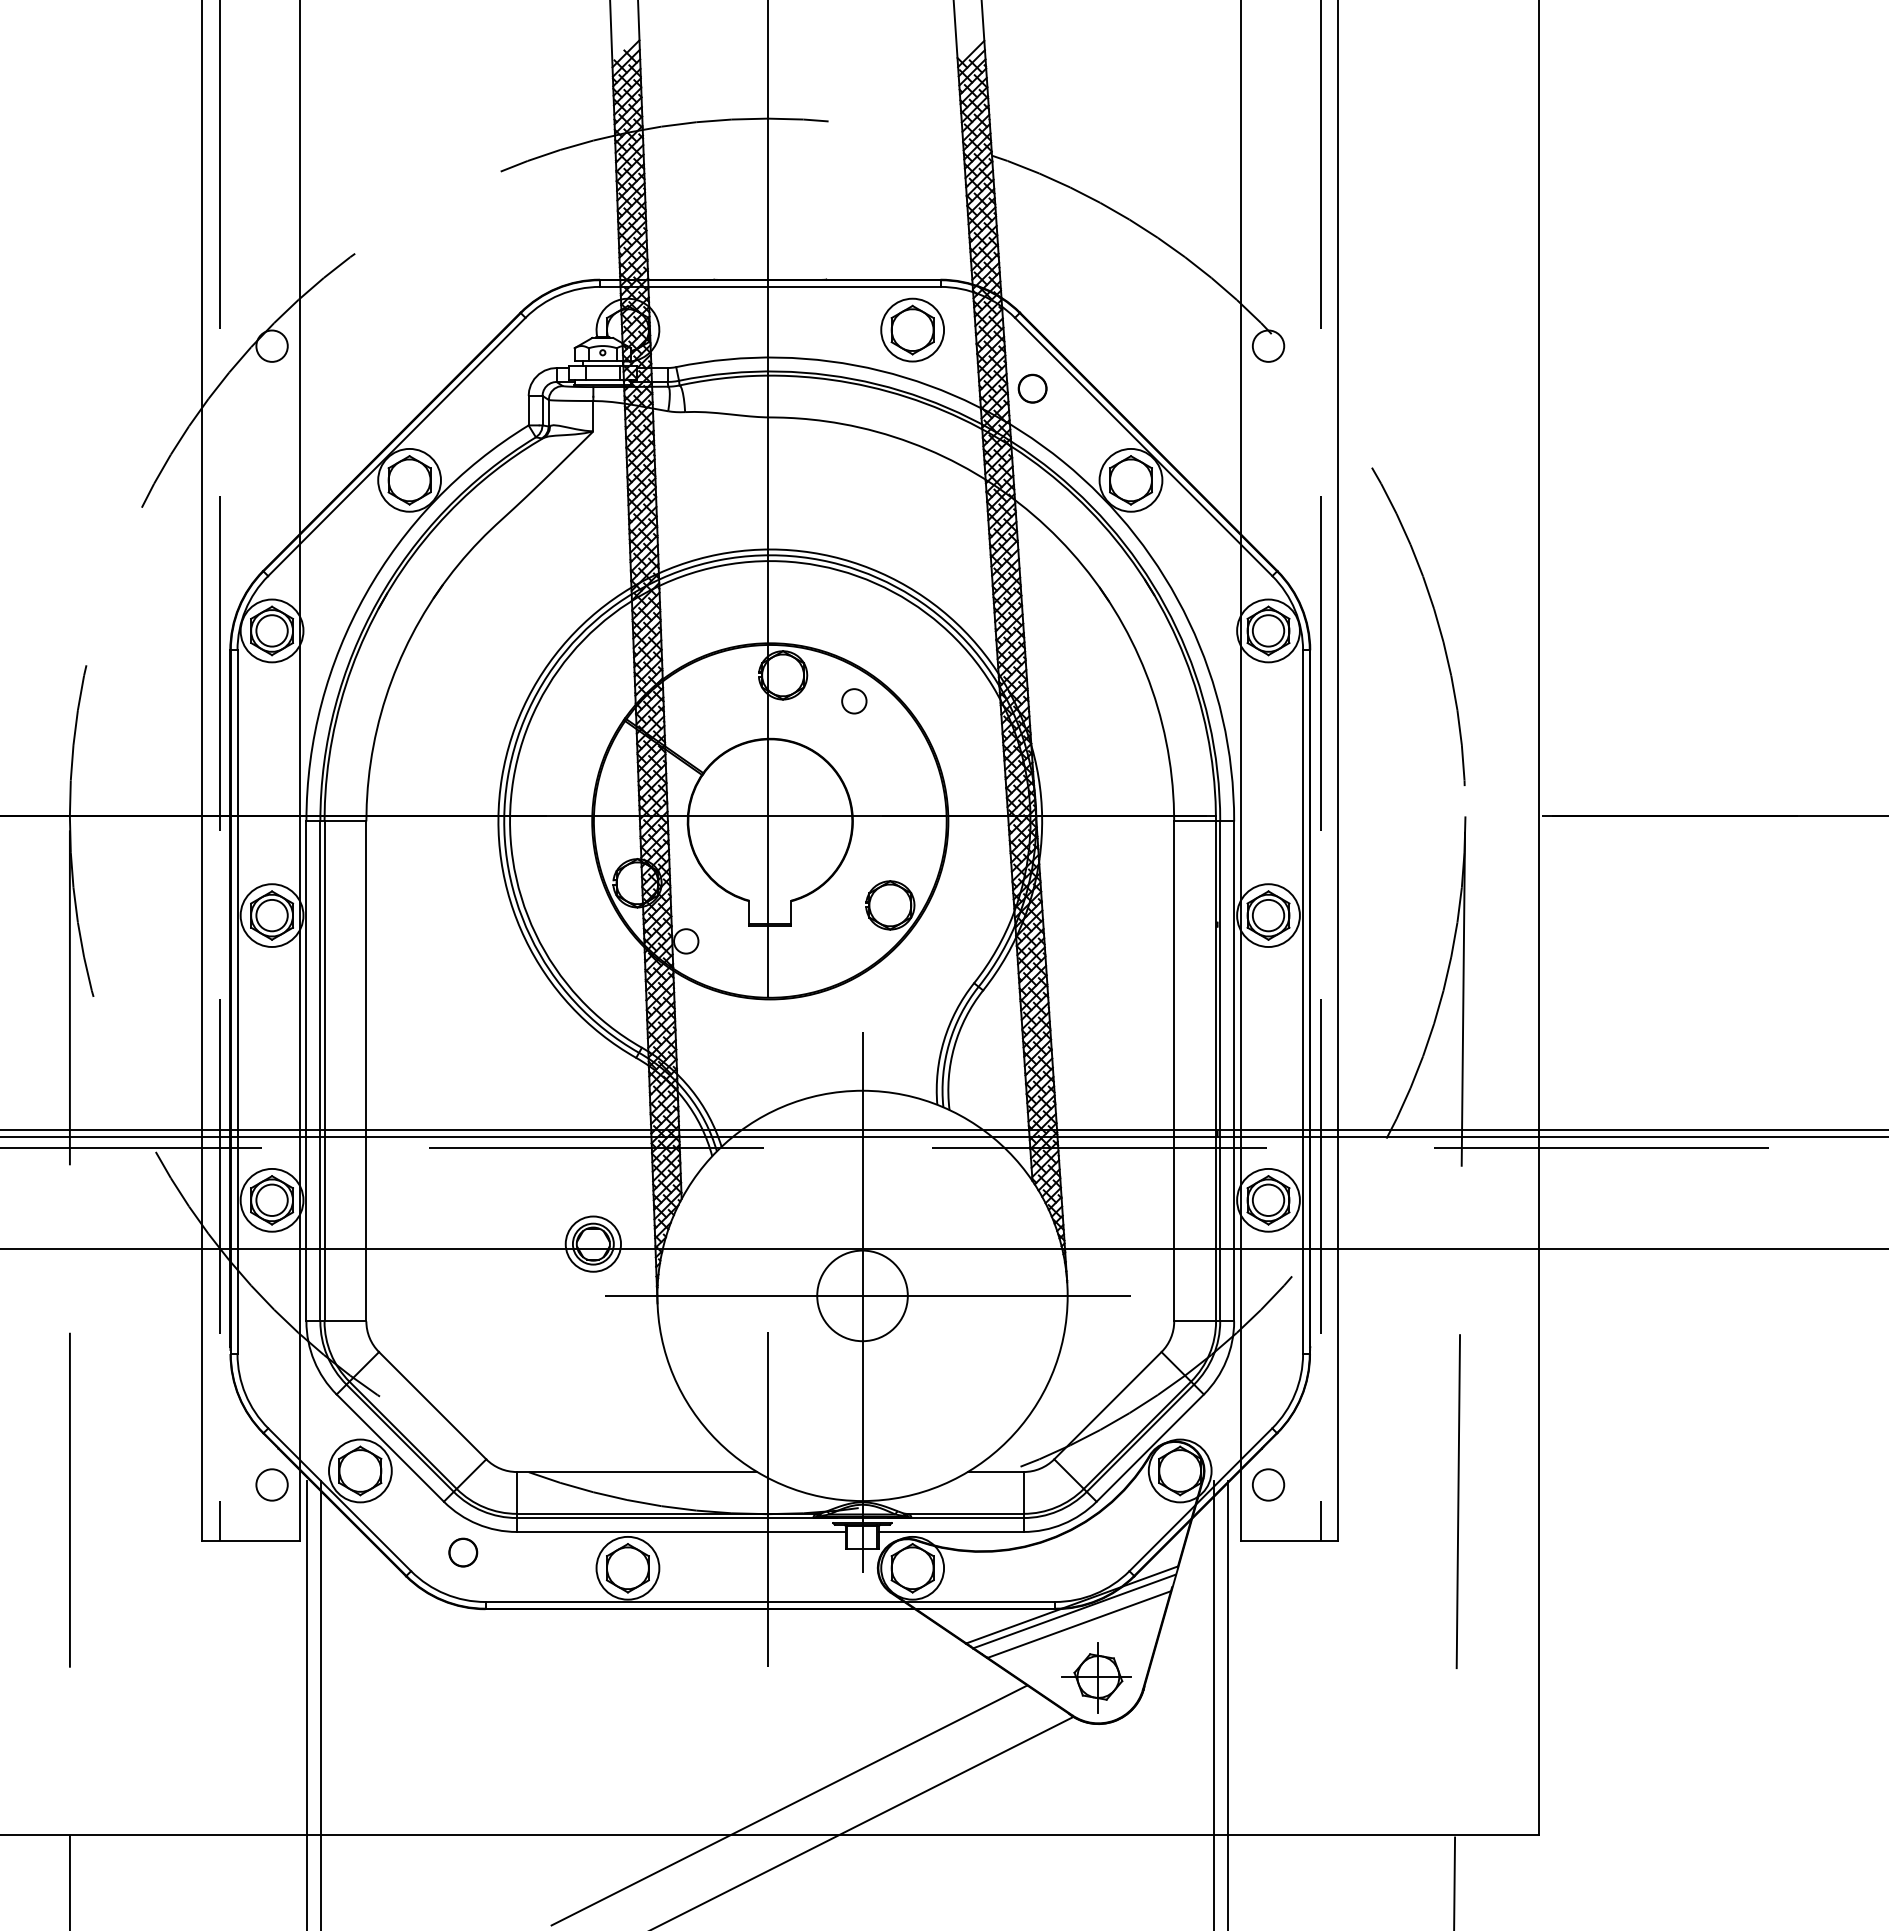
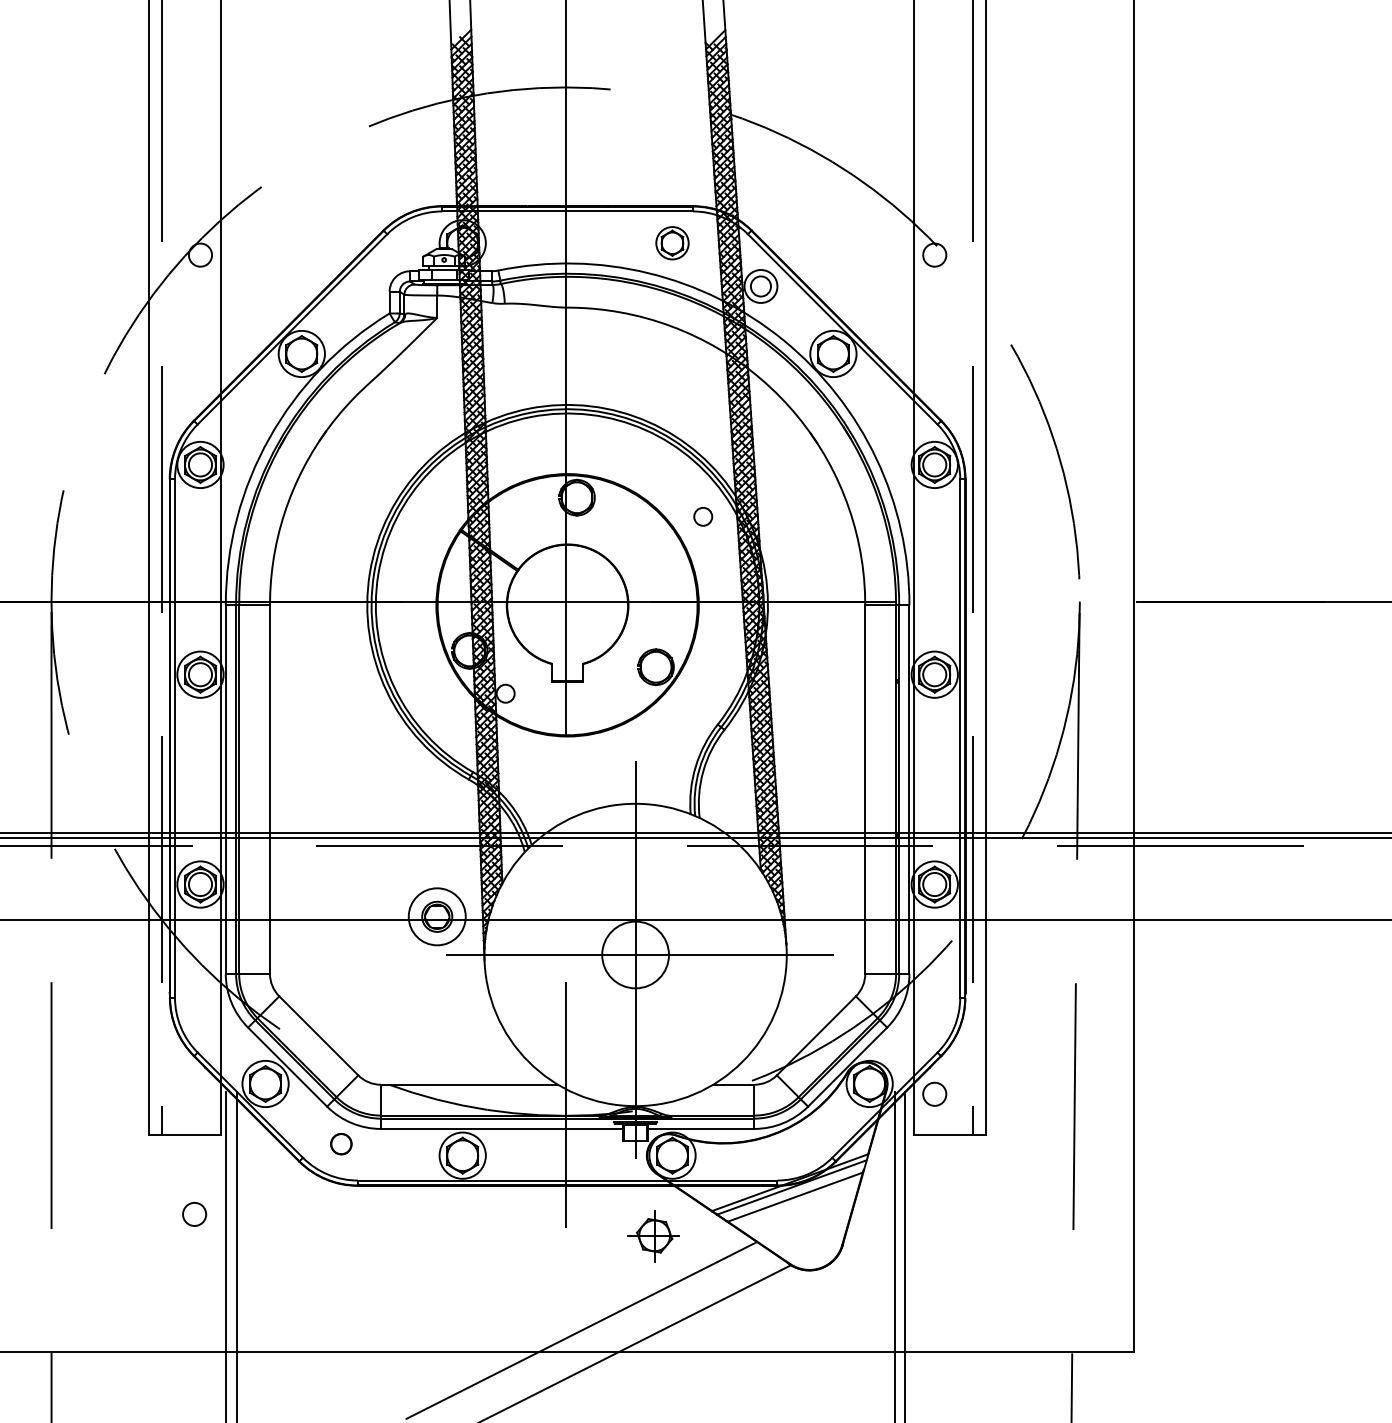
part: (912, 329) -> (672, 242), size x0.7
circle: (1032, 388) -> (760, 286), size x1.6
circle: (854, 701) -> (703, 516), moved
circle: (593, 1243) -> (437, 916), size x1.4
circle: (271, 1484) -> (194, 1214), moved
part: (1096, 1677) -> (653, 1236), moved

